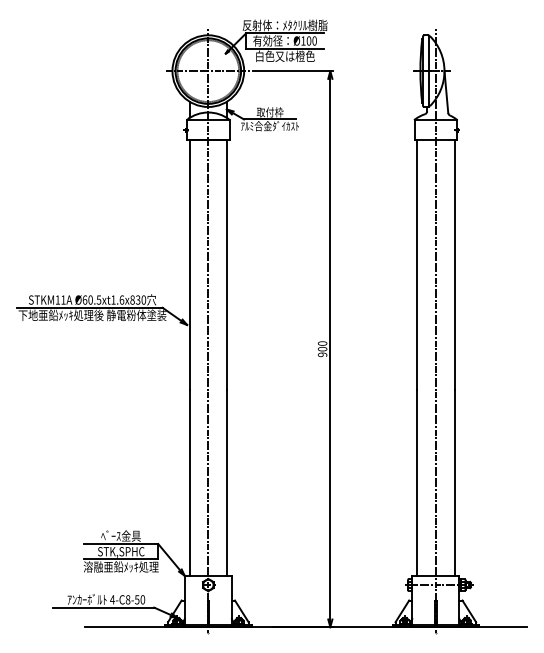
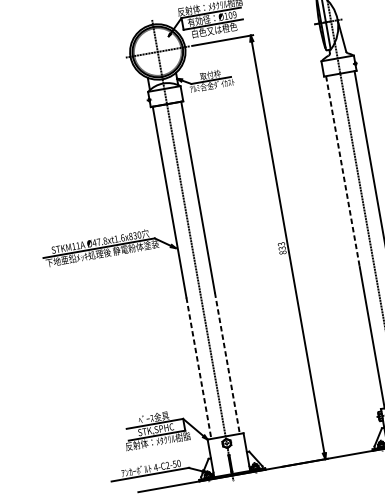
text: (314, 40) -> (234, 14), Ø100 -> Ø109
line: (417, 265) -> (343, 171), solid -> dashed
text: (91, 299) -> (99, 241), Ø60.5xt1.6x830 -> Ø47.8xt1.6x830
text: (322, 349) -> (282, 248), 900 -> 833
line: (189, 483) -> (198, 368), solid -> dashed
line: (227, 483) -> (227, 363), solid -> dashed
text: (121, 566) -> (158, 440), 溶融亜鉛ﾒｯｷ処理 -> 反射体：ﾒﾀｸﾘﾙ樹脂
text: (127, 599) -> (167, 465), 4-C8-50 -> 4-C2-50

